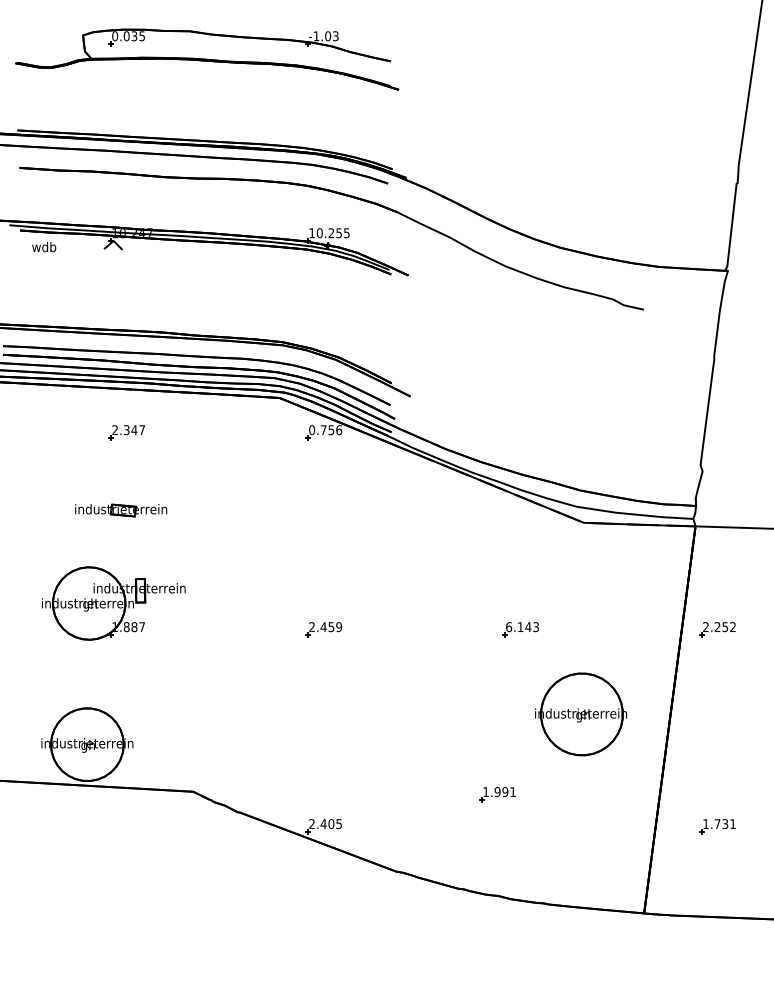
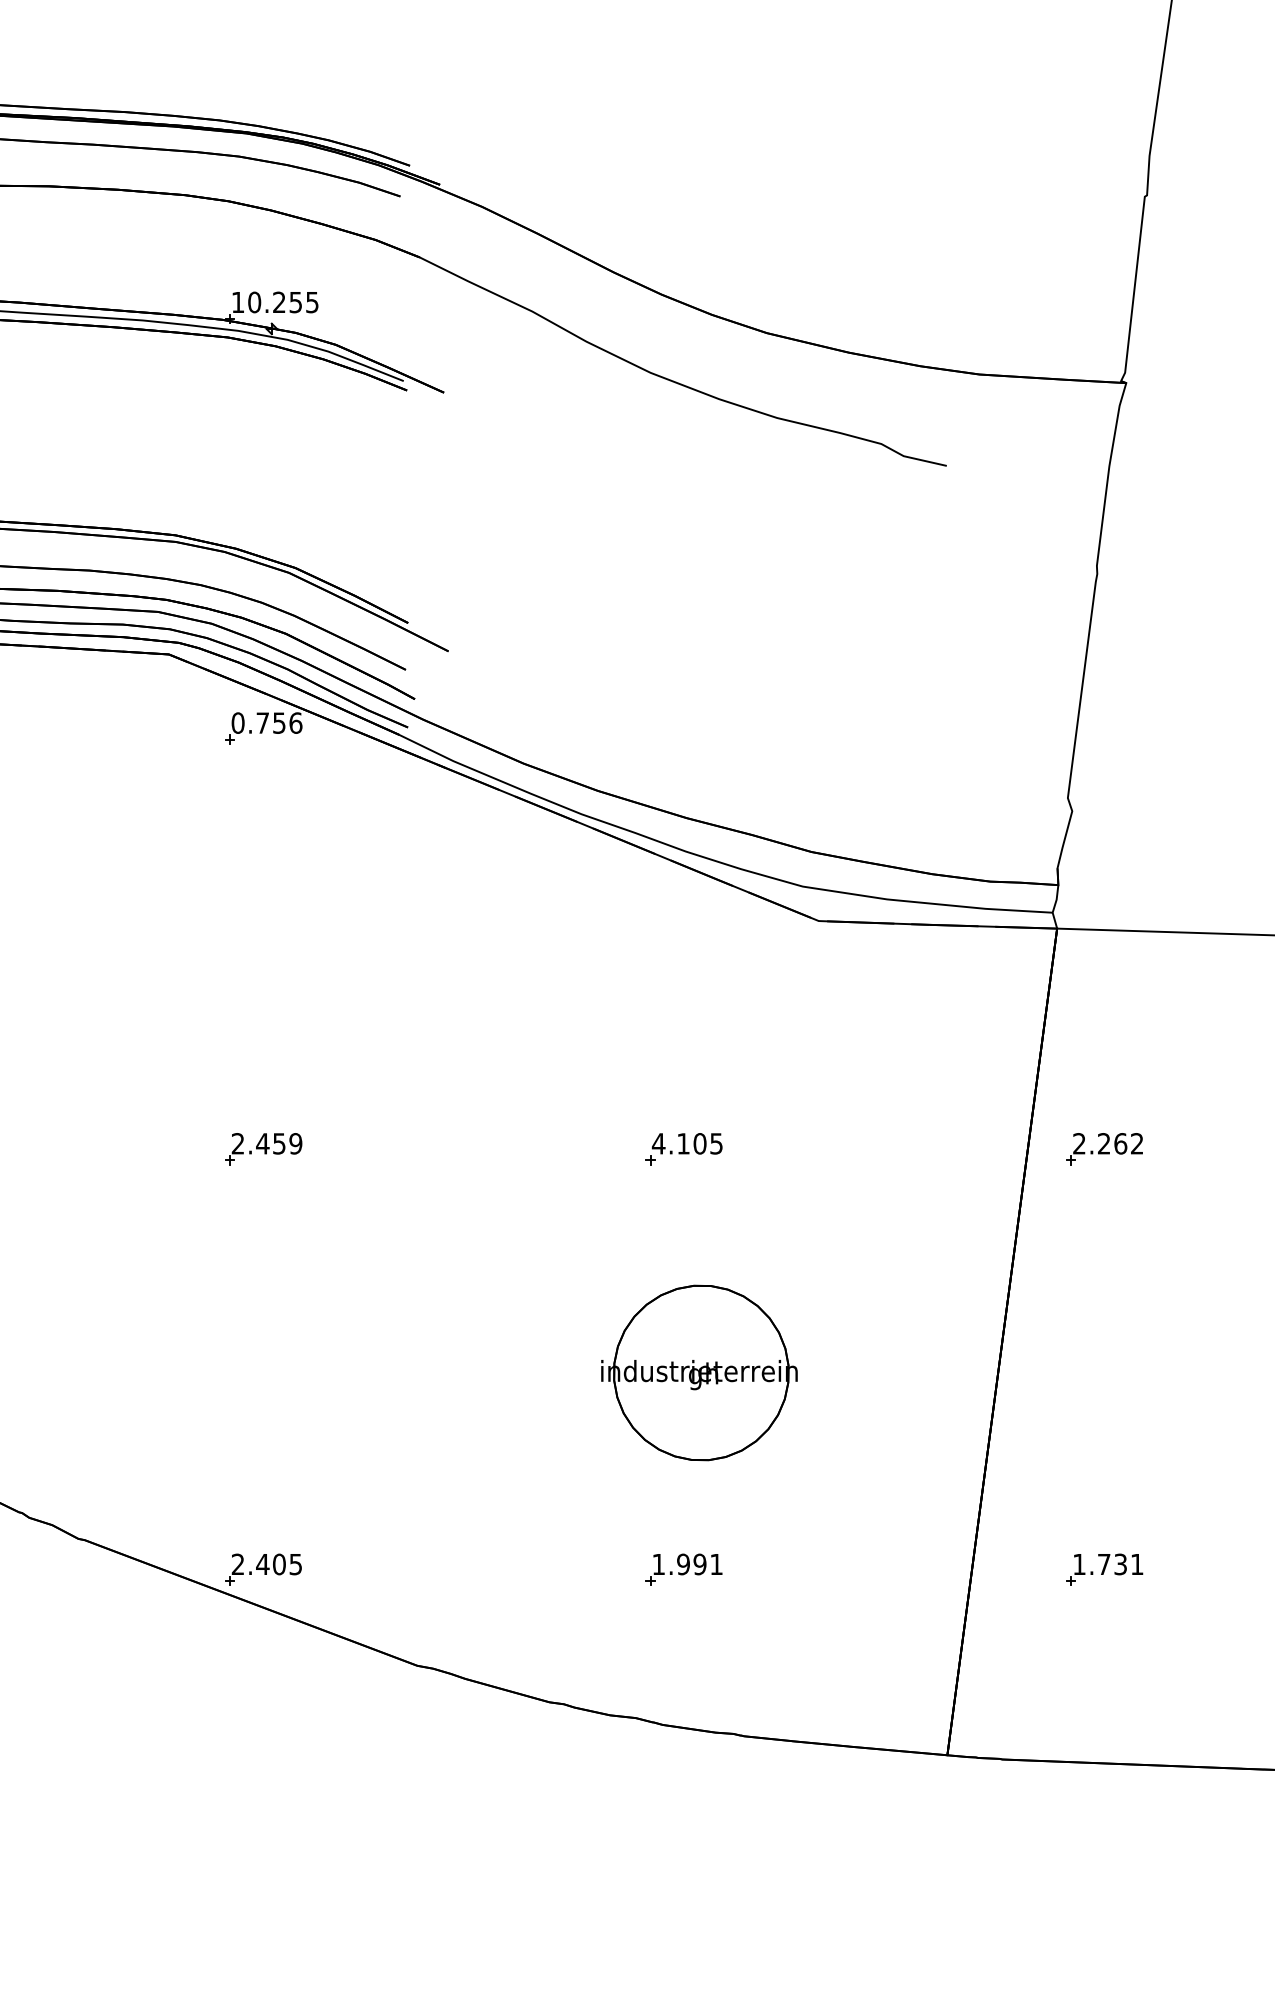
text: (521, 627) -> (685, 1144), 6.143 -> 4.105
text: (725, 627) -> (1121, 1144), 2.252 -> 2.262
part: (581, 714) -> (700, 1373), moved
part: (497, 794) -> (683, 1569), moved

